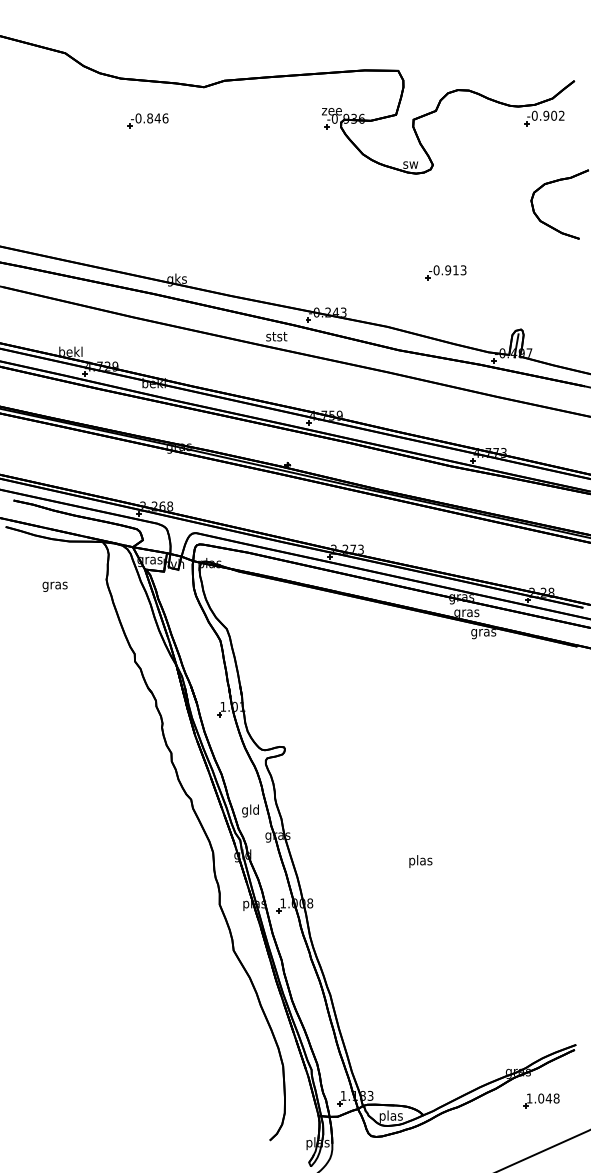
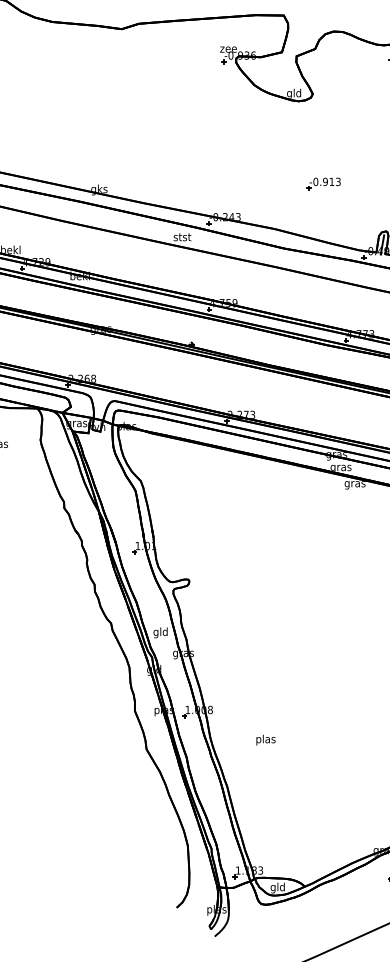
part: (147, 120) -> (74, 56), removed
text: (410, 164) -> (294, 93), sw -> gld
text: (420, 861) -> (265, 740), moved
text: (390, 1116) -> (277, 887), plas -> gld

